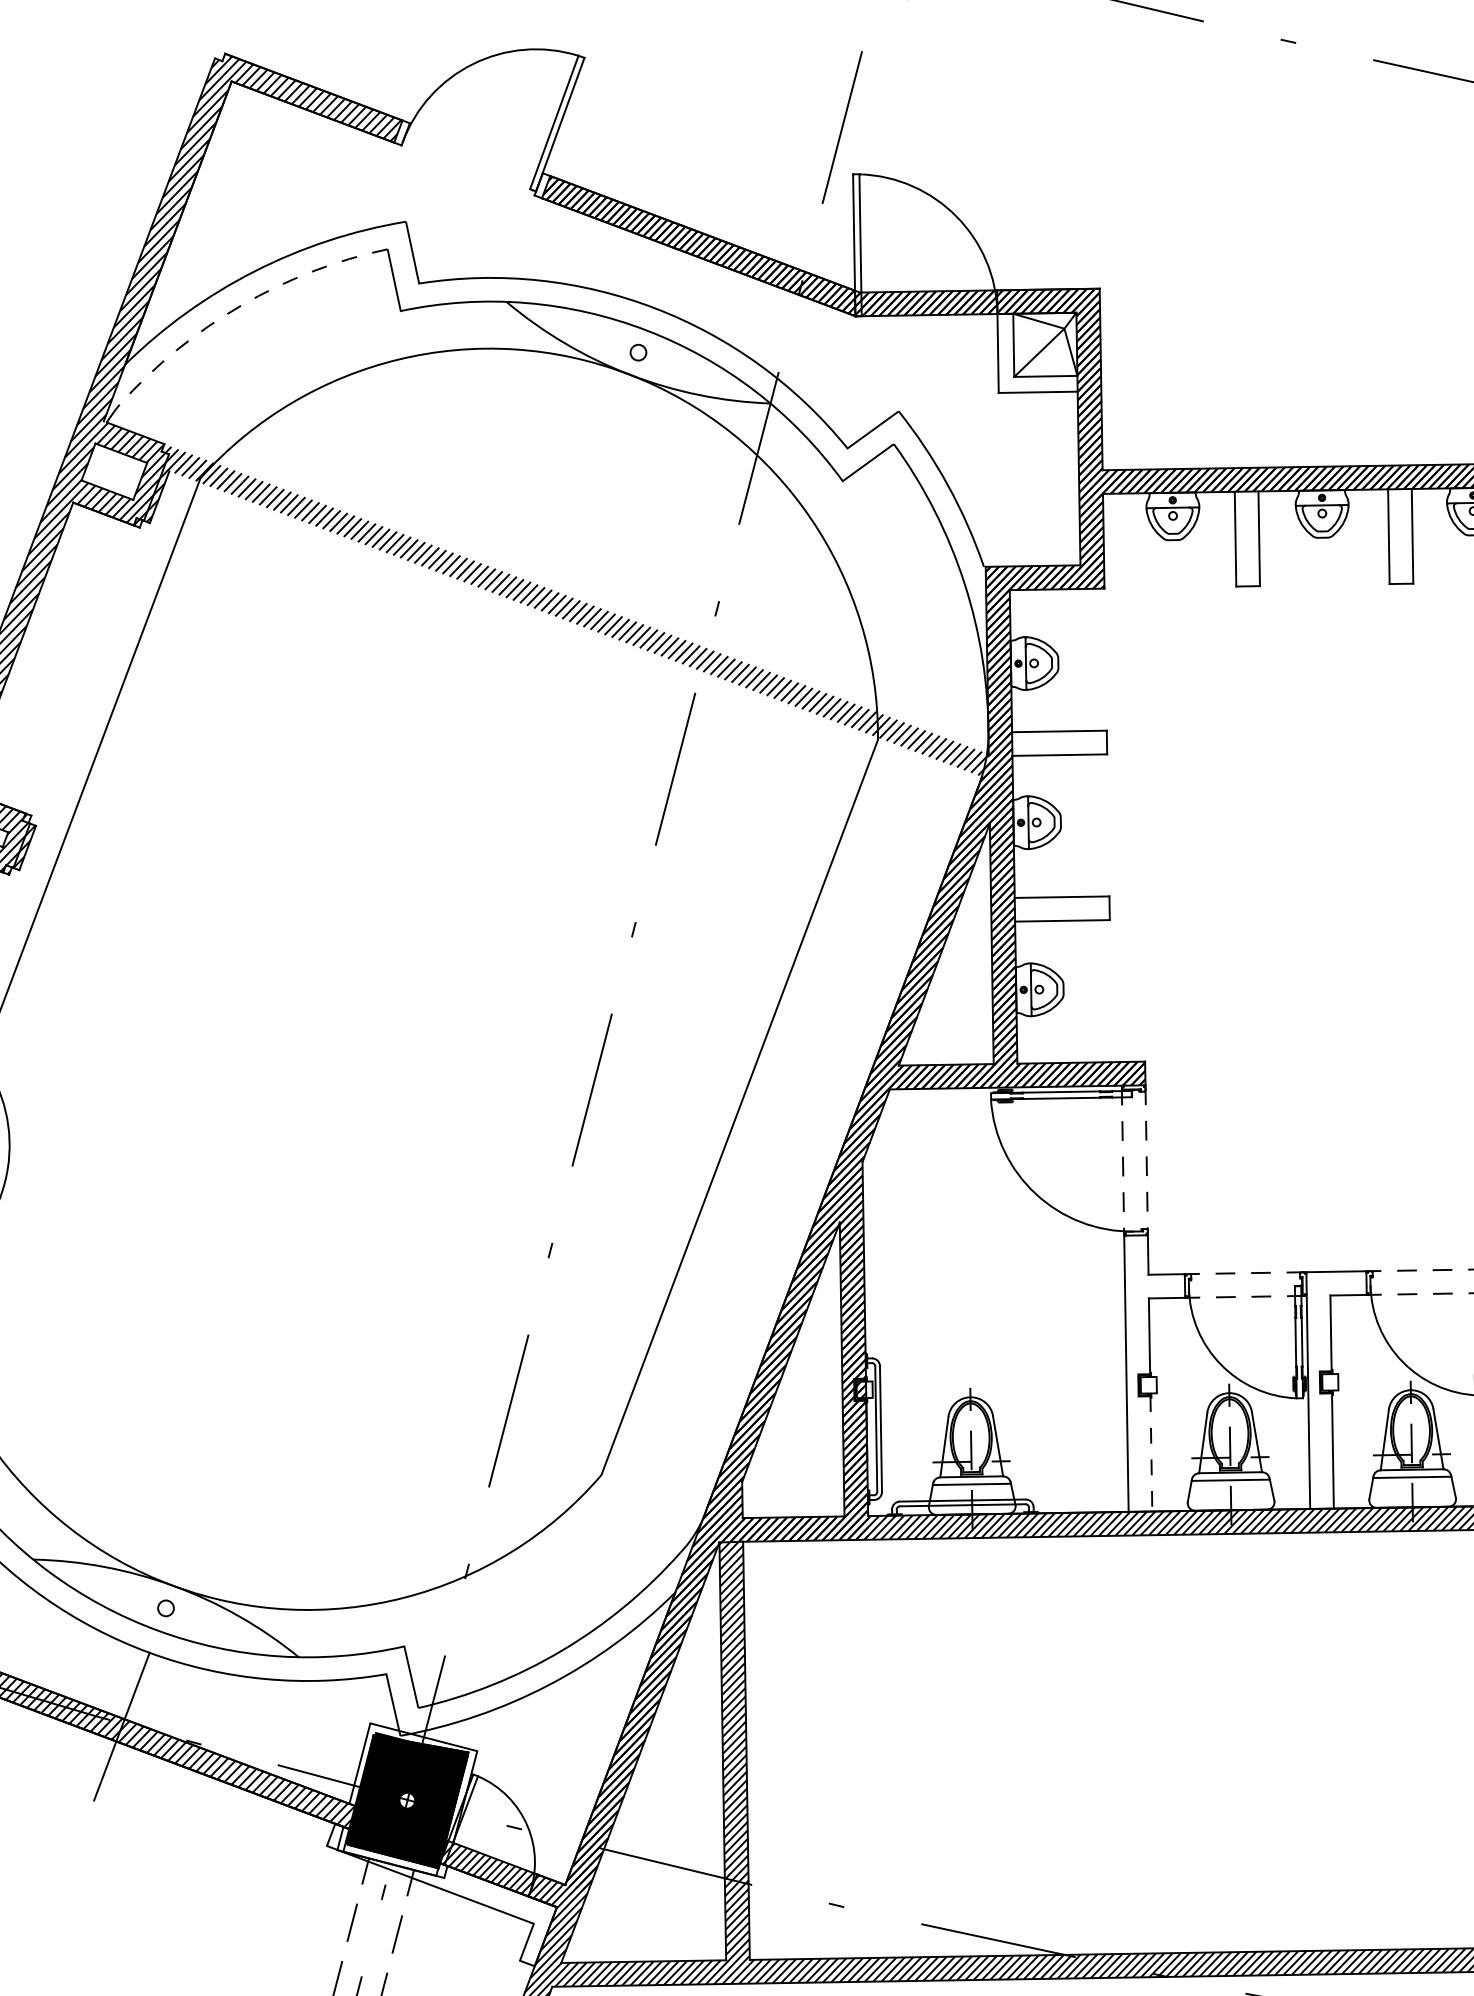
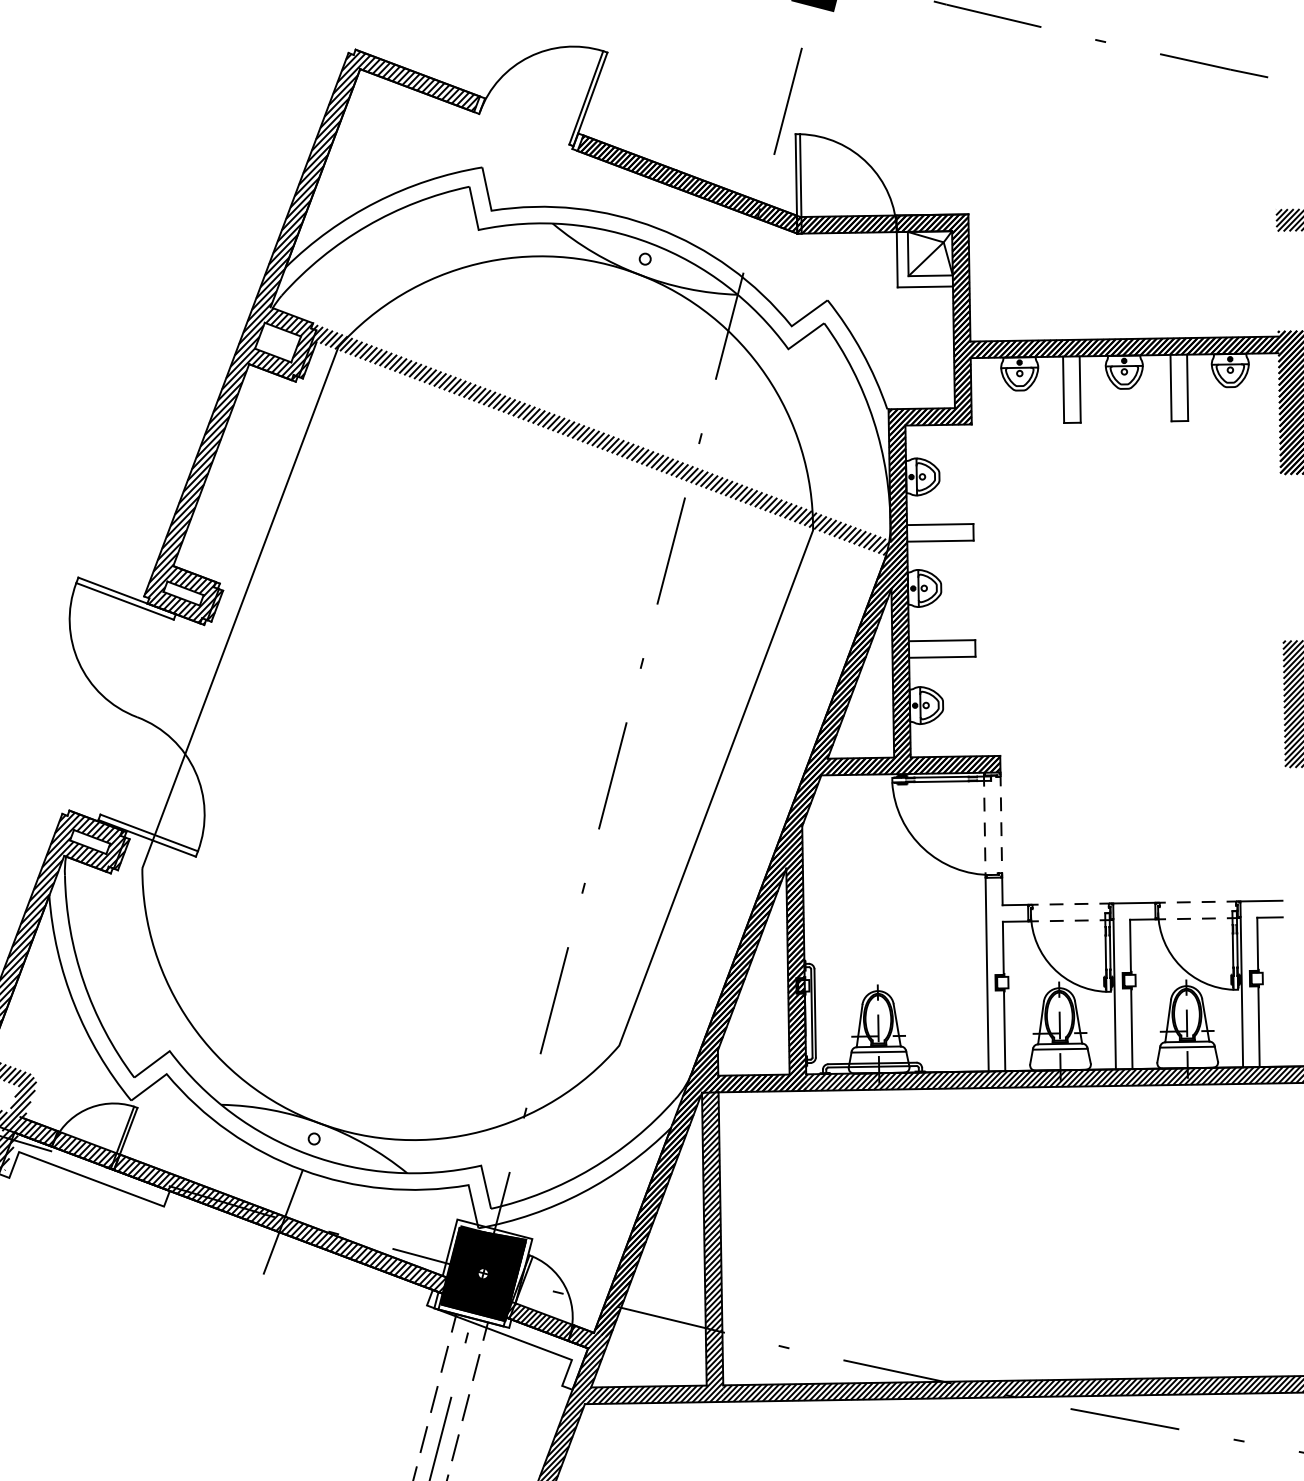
arc: (240, 306) -> (366, 226), dashed -> solid
line: (1151, 1454) -> (1004, 1031), dashed -> solid

